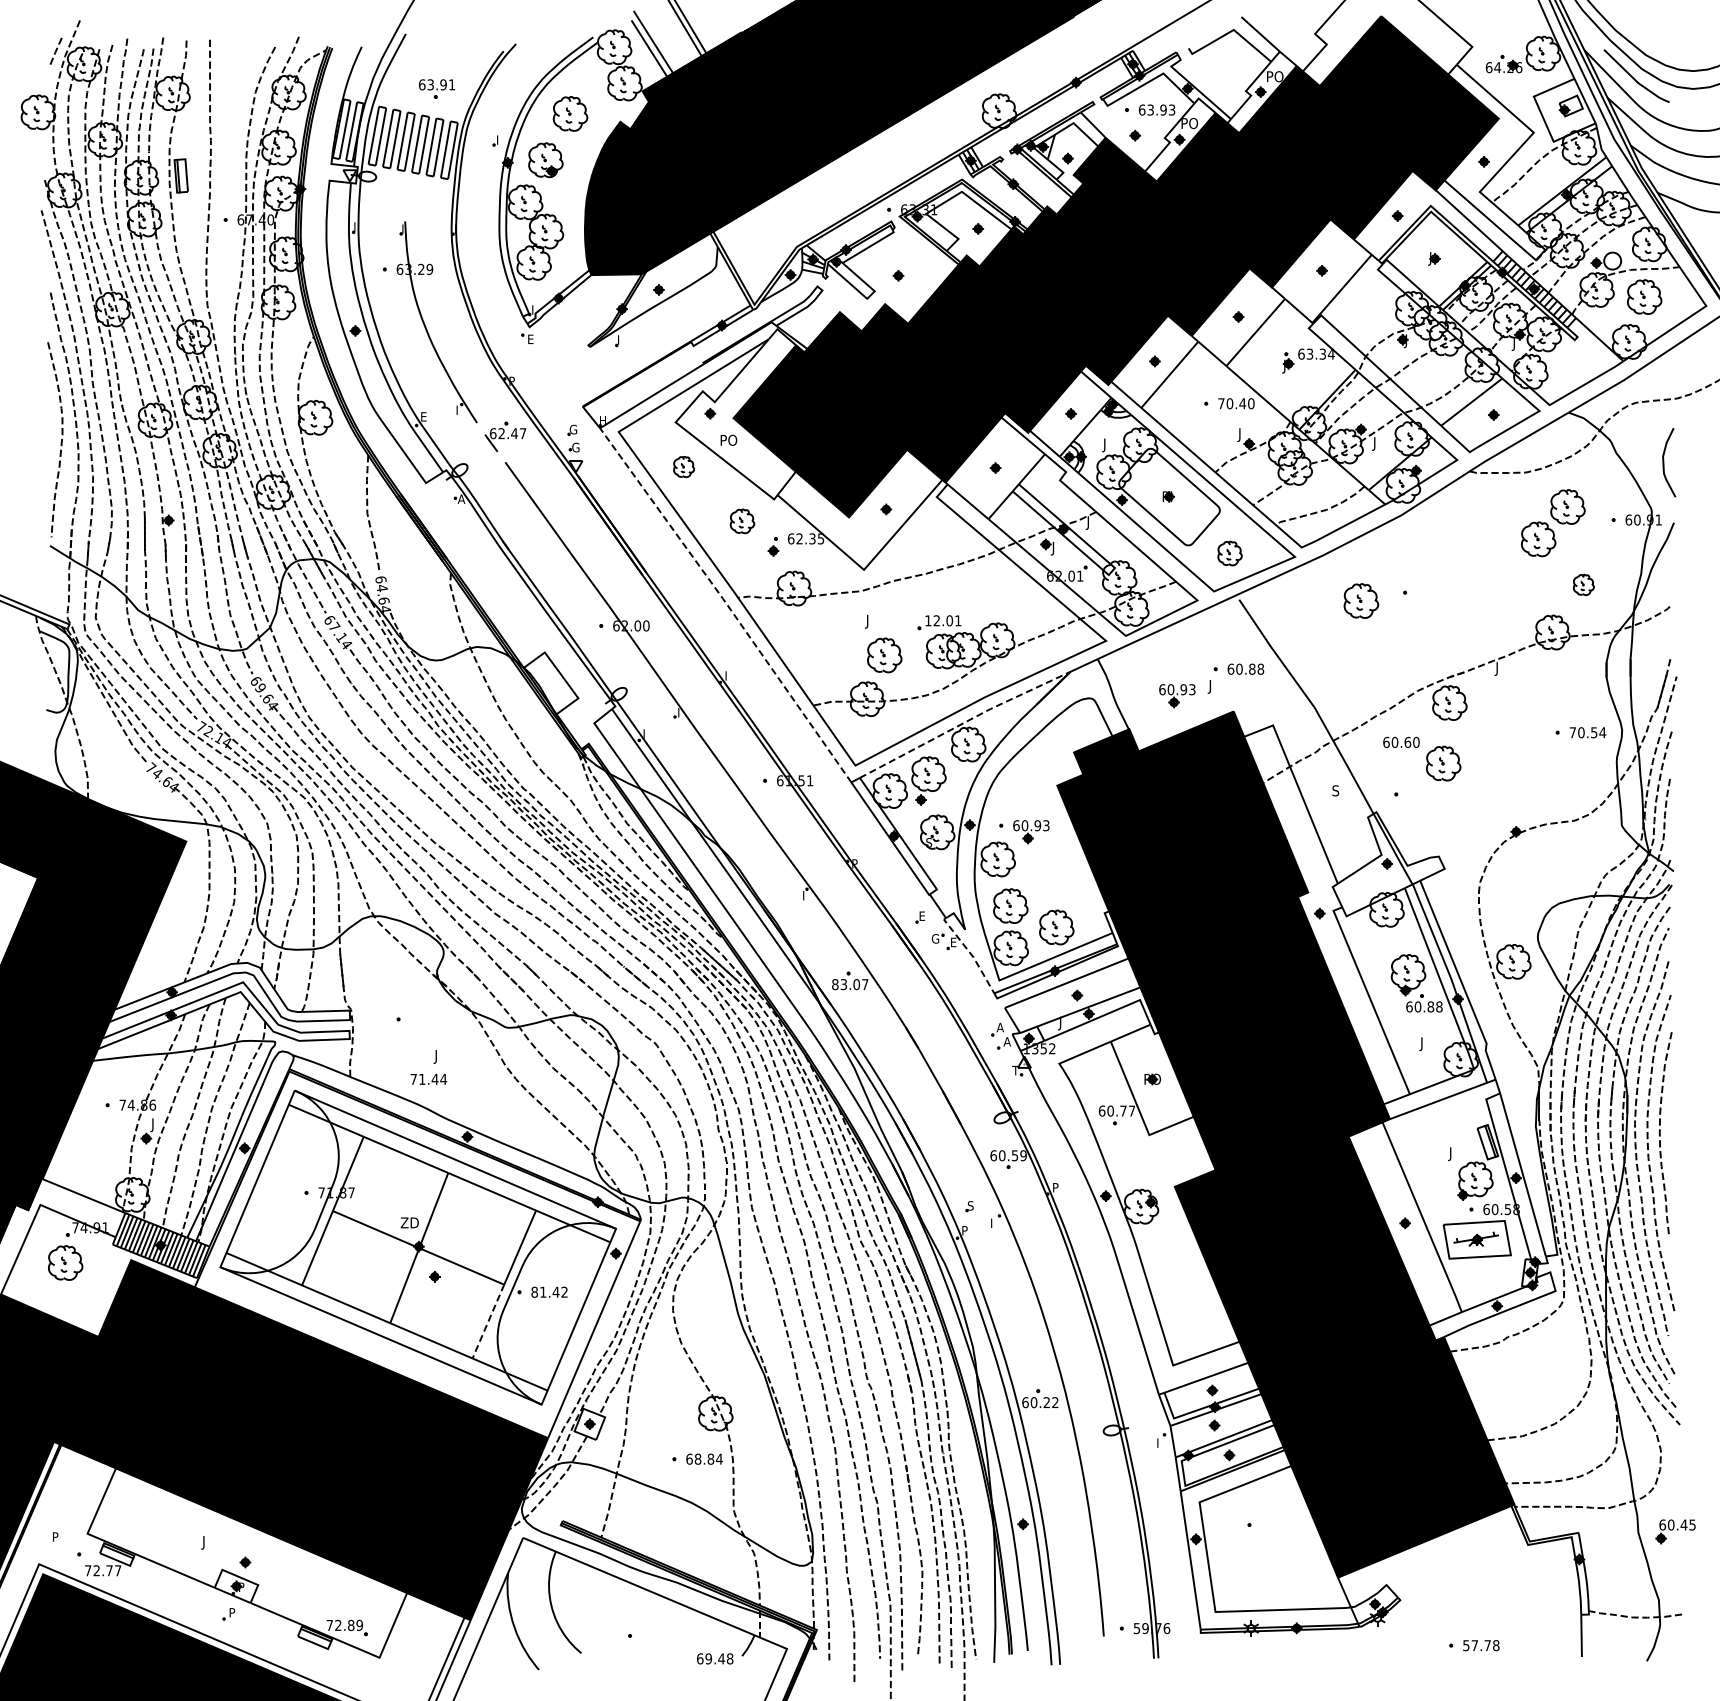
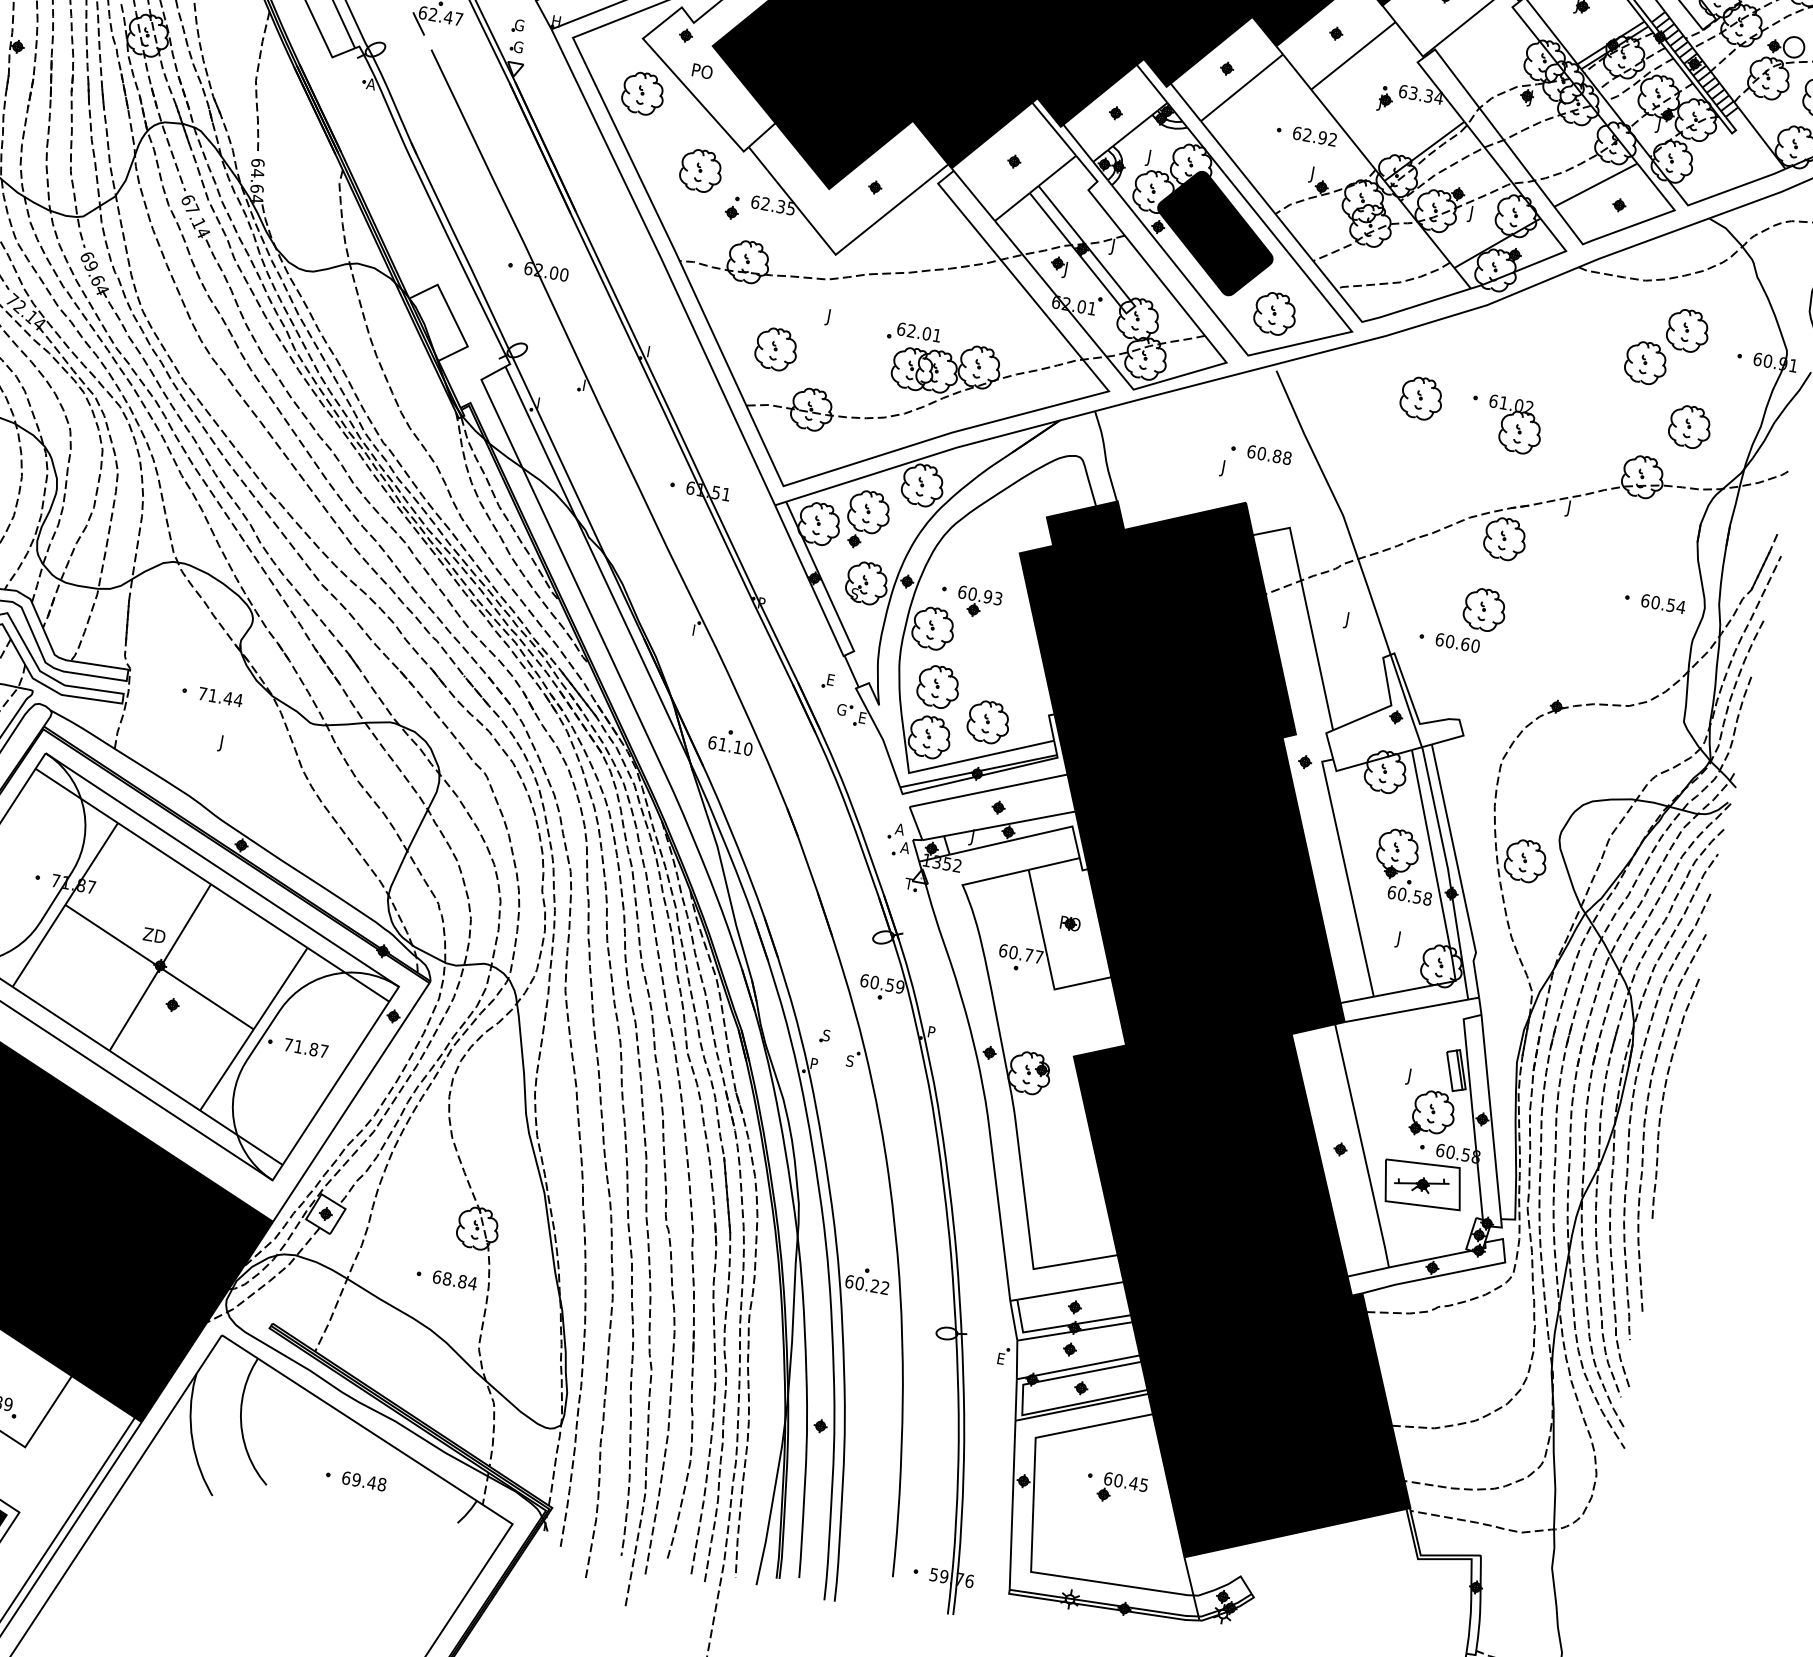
text: (1236, 403) -> (1315, 136), 70.40 -> 62.92
part: (683, 466) -> (642, 92), size x1.67
fill: (1169, 496) -> (1215, 232), added
part: (742, 521) -> (701, 171), size x1.43
part: (1229, 553) -> (1274, 313), size x1.43
part: (1583, 584) -> (1689, 426), size x1.67
line: (726, 604) -> (664, 266), dashed -> solid
part: (1440, 609) -> (1514, 425), added
text: (928, 620) -> (901, 328), 12.01 -> 62.01
part: (884, 655) -> (776, 349), moved
part: (1177, 696) -> (1182, 472), removed
line: (964, 722) -> (922, 458), dashed -> solid
text: (1572, 732) -> (1645, 600), 70.54 -> 60.54
text: (1401, 741) -> (1458, 641), moved
text: (1334, 792) -> (1348, 620), S -> J
line: (970, 953) -> (880, 734), dashed -> solid
text: (850, 984) -> (730, 745), 83.07 -> 61.10
text: (1430, 1006) -> (1417, 896), 60.88 -> 60.58
text: (428, 1079) -> (220, 697), moved
text: (993, 1223) -> (849, 1061), I -> S
text: (549, 1291) -> (306, 1047), 81.42 -> 71.87
line: (488, 1322) -> (226, 1071), dashed -> solid
text: (1160, 1442) -> (1001, 1358), I -> E
part: (1675, 1531) -> (1122, 1489), moved
text: (715, 1658) -> (364, 1480), moved

